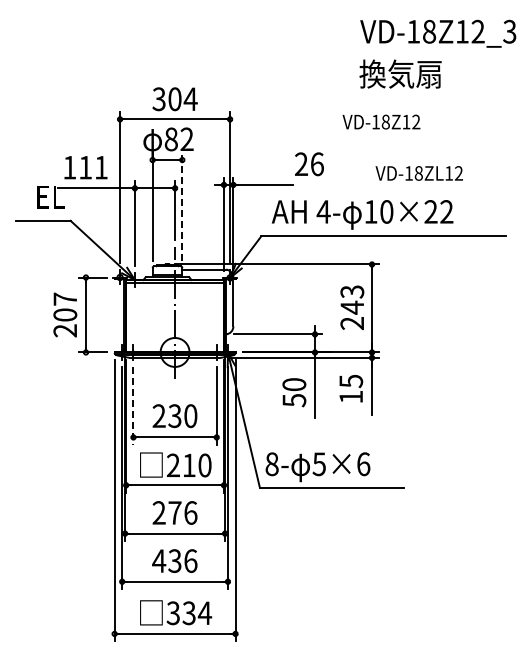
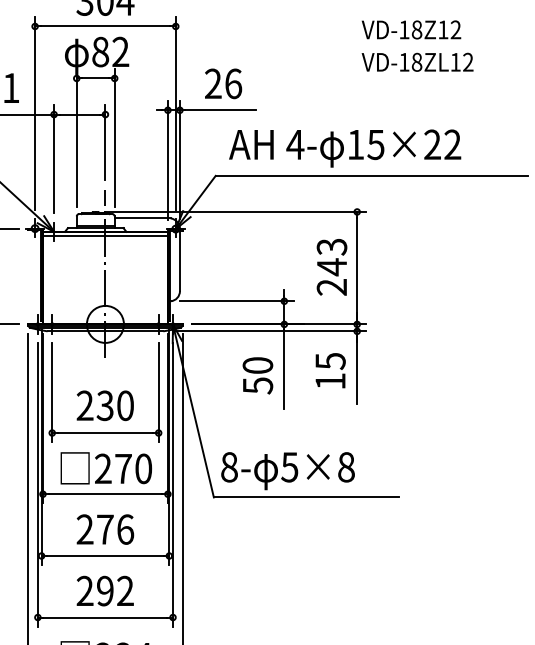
text: (381, 121) -> (411, 29), moved
text: (309, 164) -> (223, 84), moved
text: (418, 173) -> (416, 62), moved
line: (182, 206) -> (114, 137), dashed -> solid
text: (386, 211) -> (375, 144), 10×22 -> 15×22
line: (133, 405) -> (52, 392), dashed -> solid
text: (363, 464) -> (346, 467), 5×6 -> 5×8
text: (188, 465) -> (122, 468), 210 -> 270
text: (174, 561) -> (104, 591), 436 -> 292

